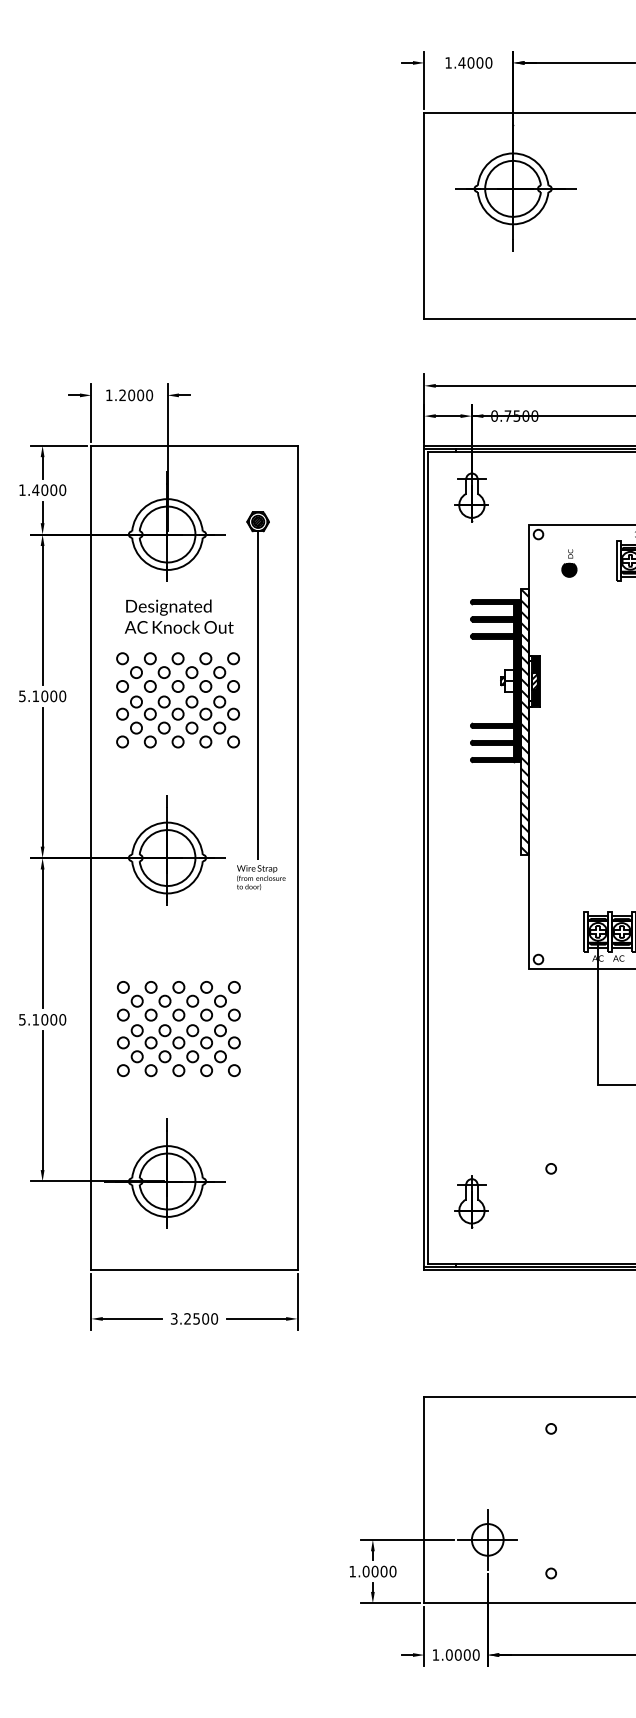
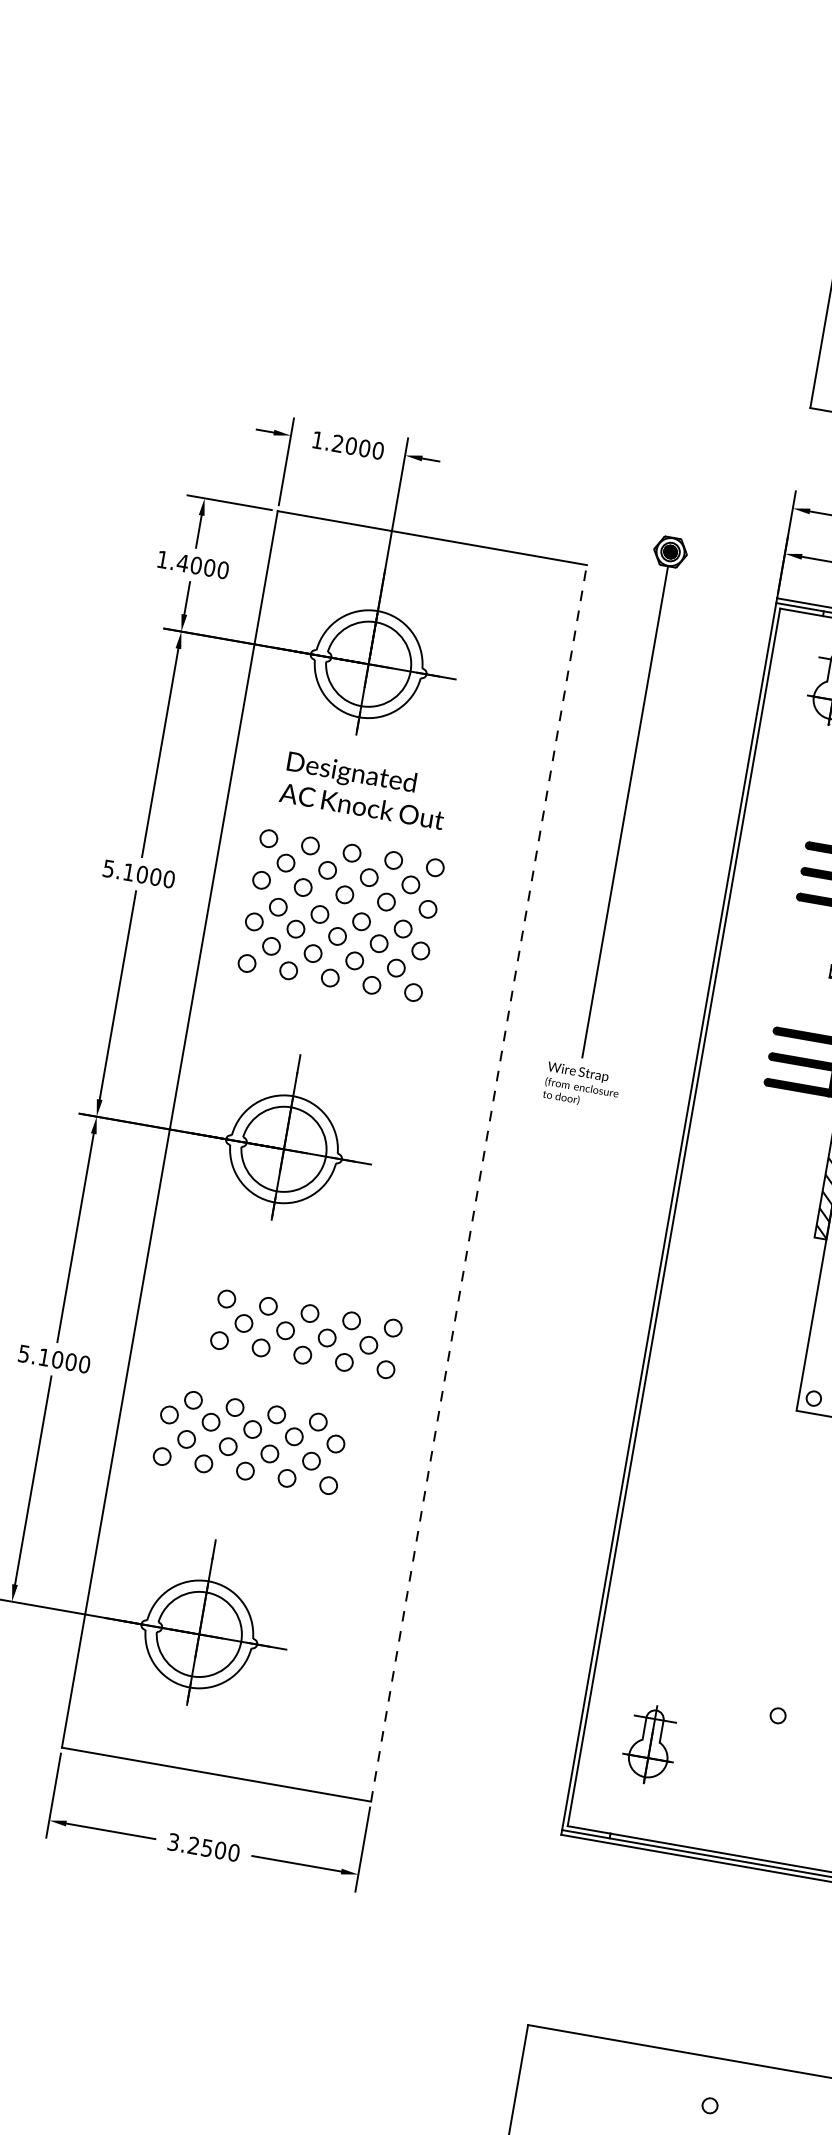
part: (261, 700) -> (628, 820), moved
line: (297, 857) -> (479, 1182), solid -> dashed
part: (171, 1001) -> (295, 1332), moved

